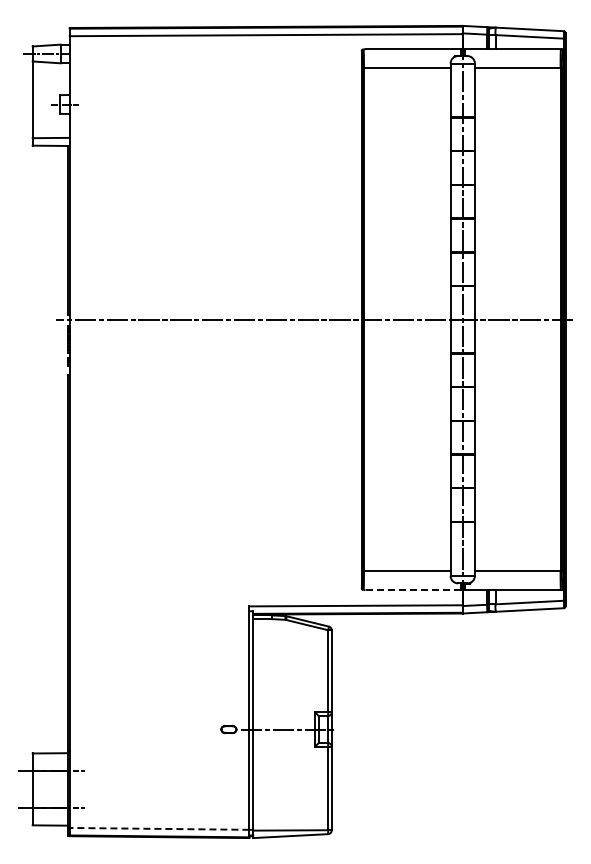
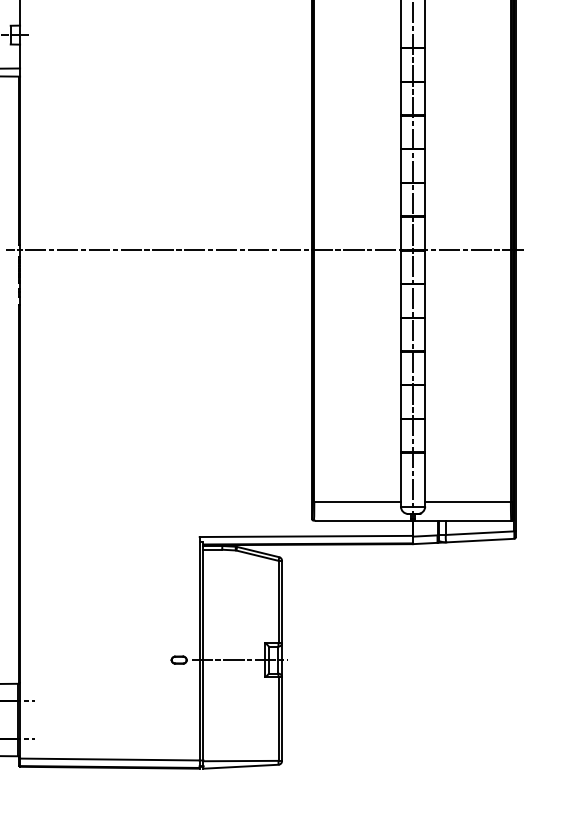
line: (413, 590) -> (363, 521), dashed -> solid
line: (159, 828) -> (109, 759), dashed -> solid

